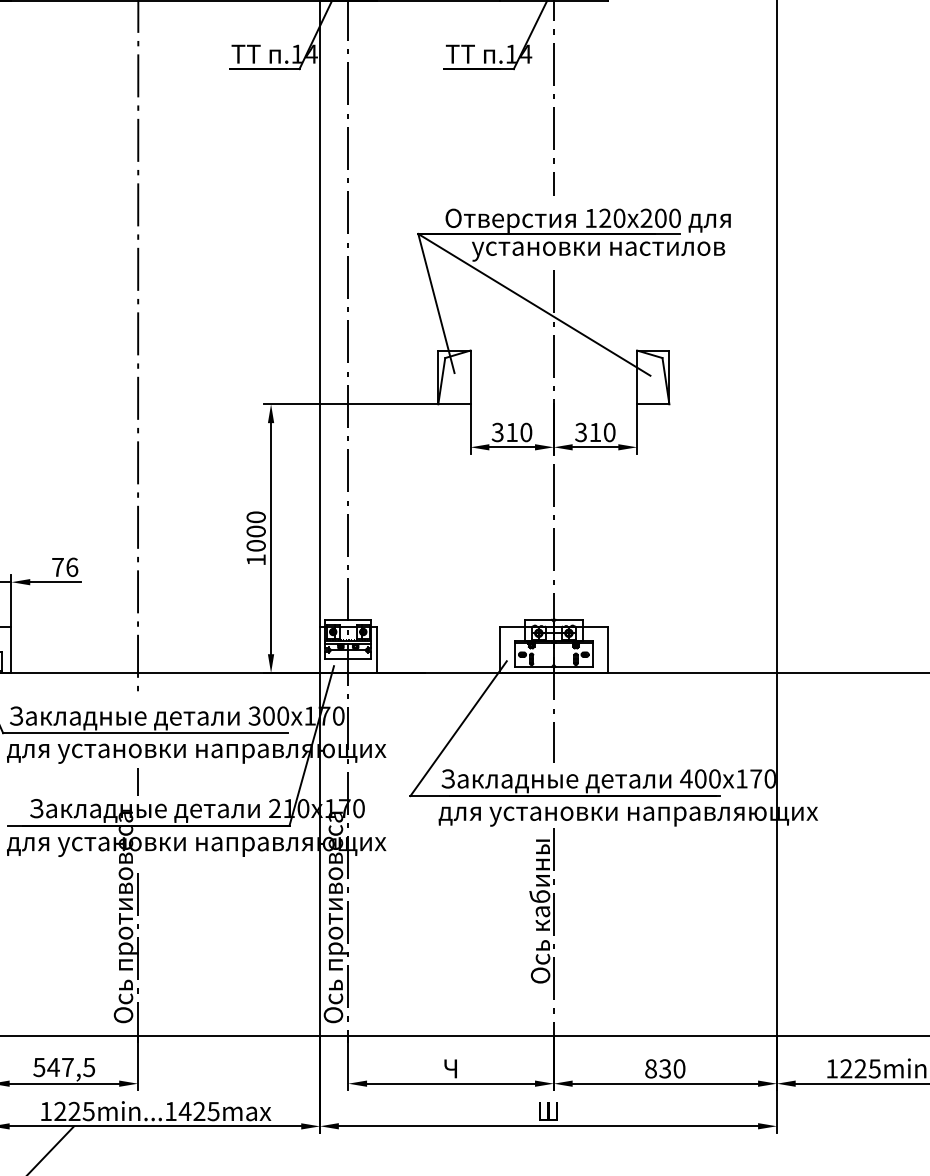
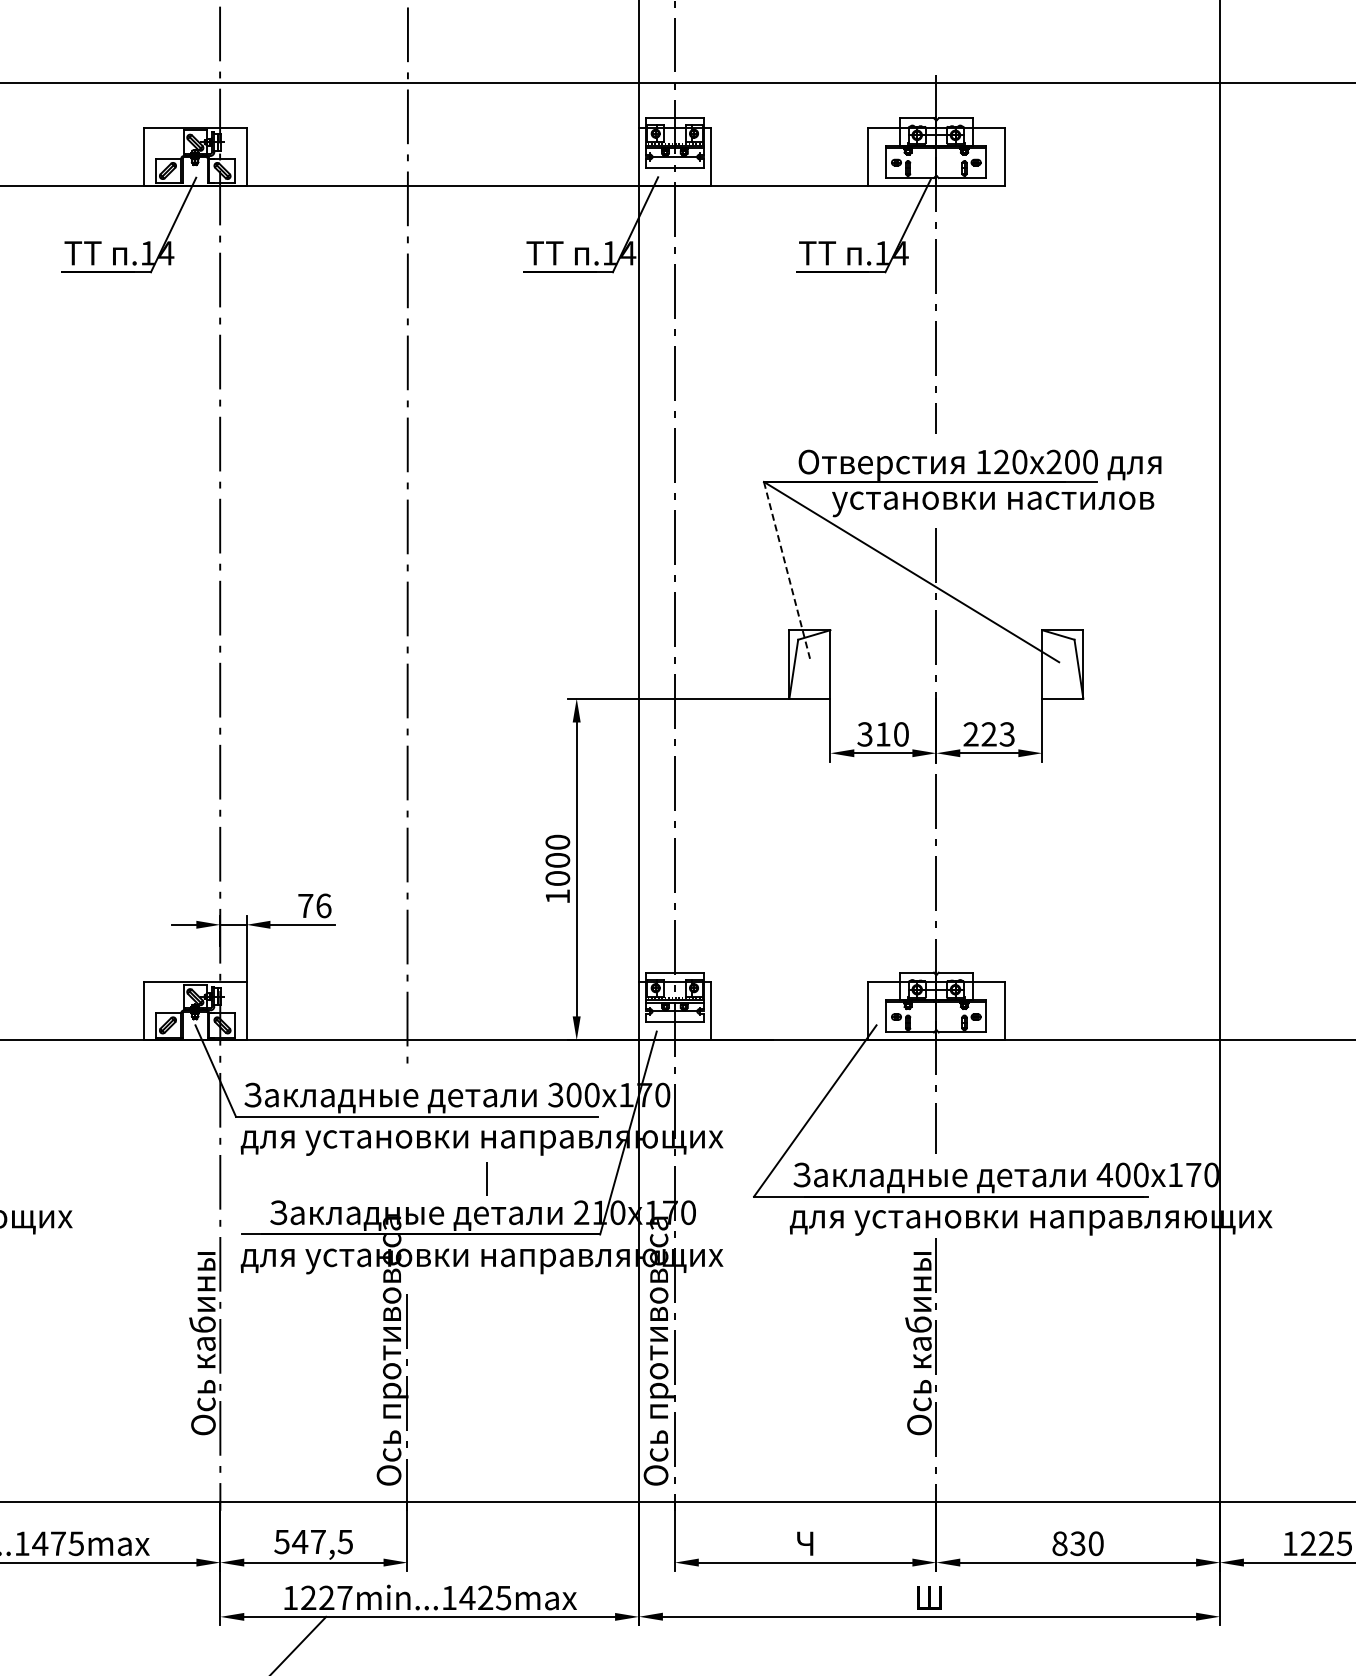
line: (436, 303) -> (787, 570), solid -> dashed
text: (594, 432) -> (988, 734), 310 -> 223
line: (137, 781) -> (486, 1178), moved
text: (88, 1111) -> (344, 1598), 1225min...1425max -> 1227min...1425max

